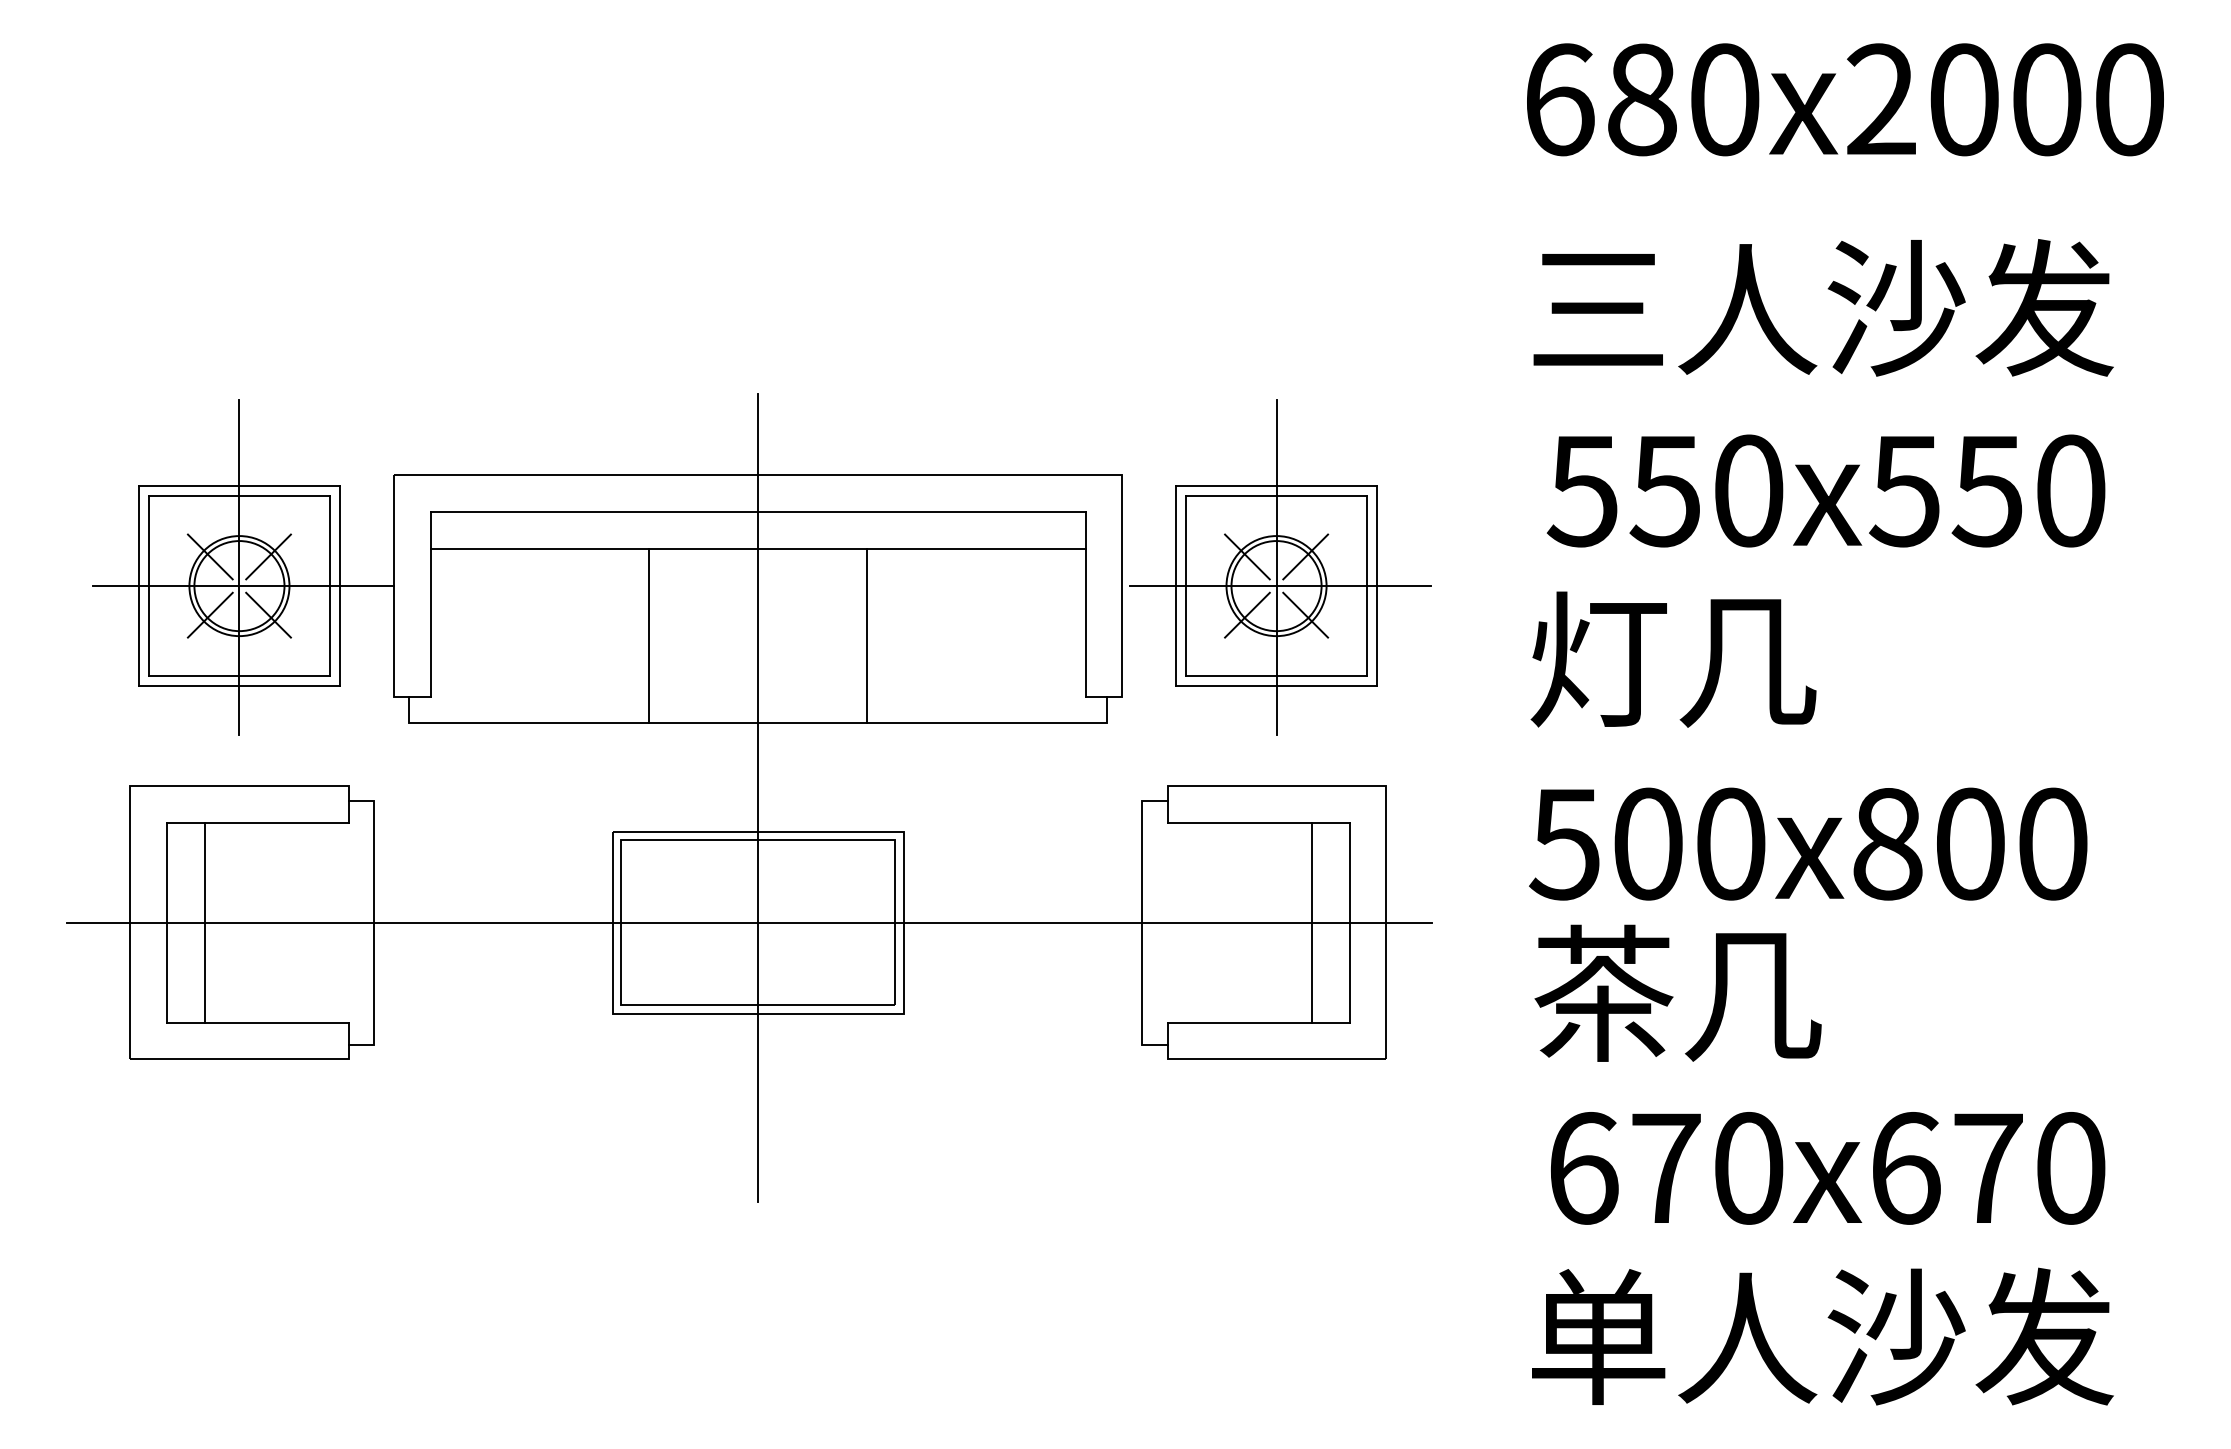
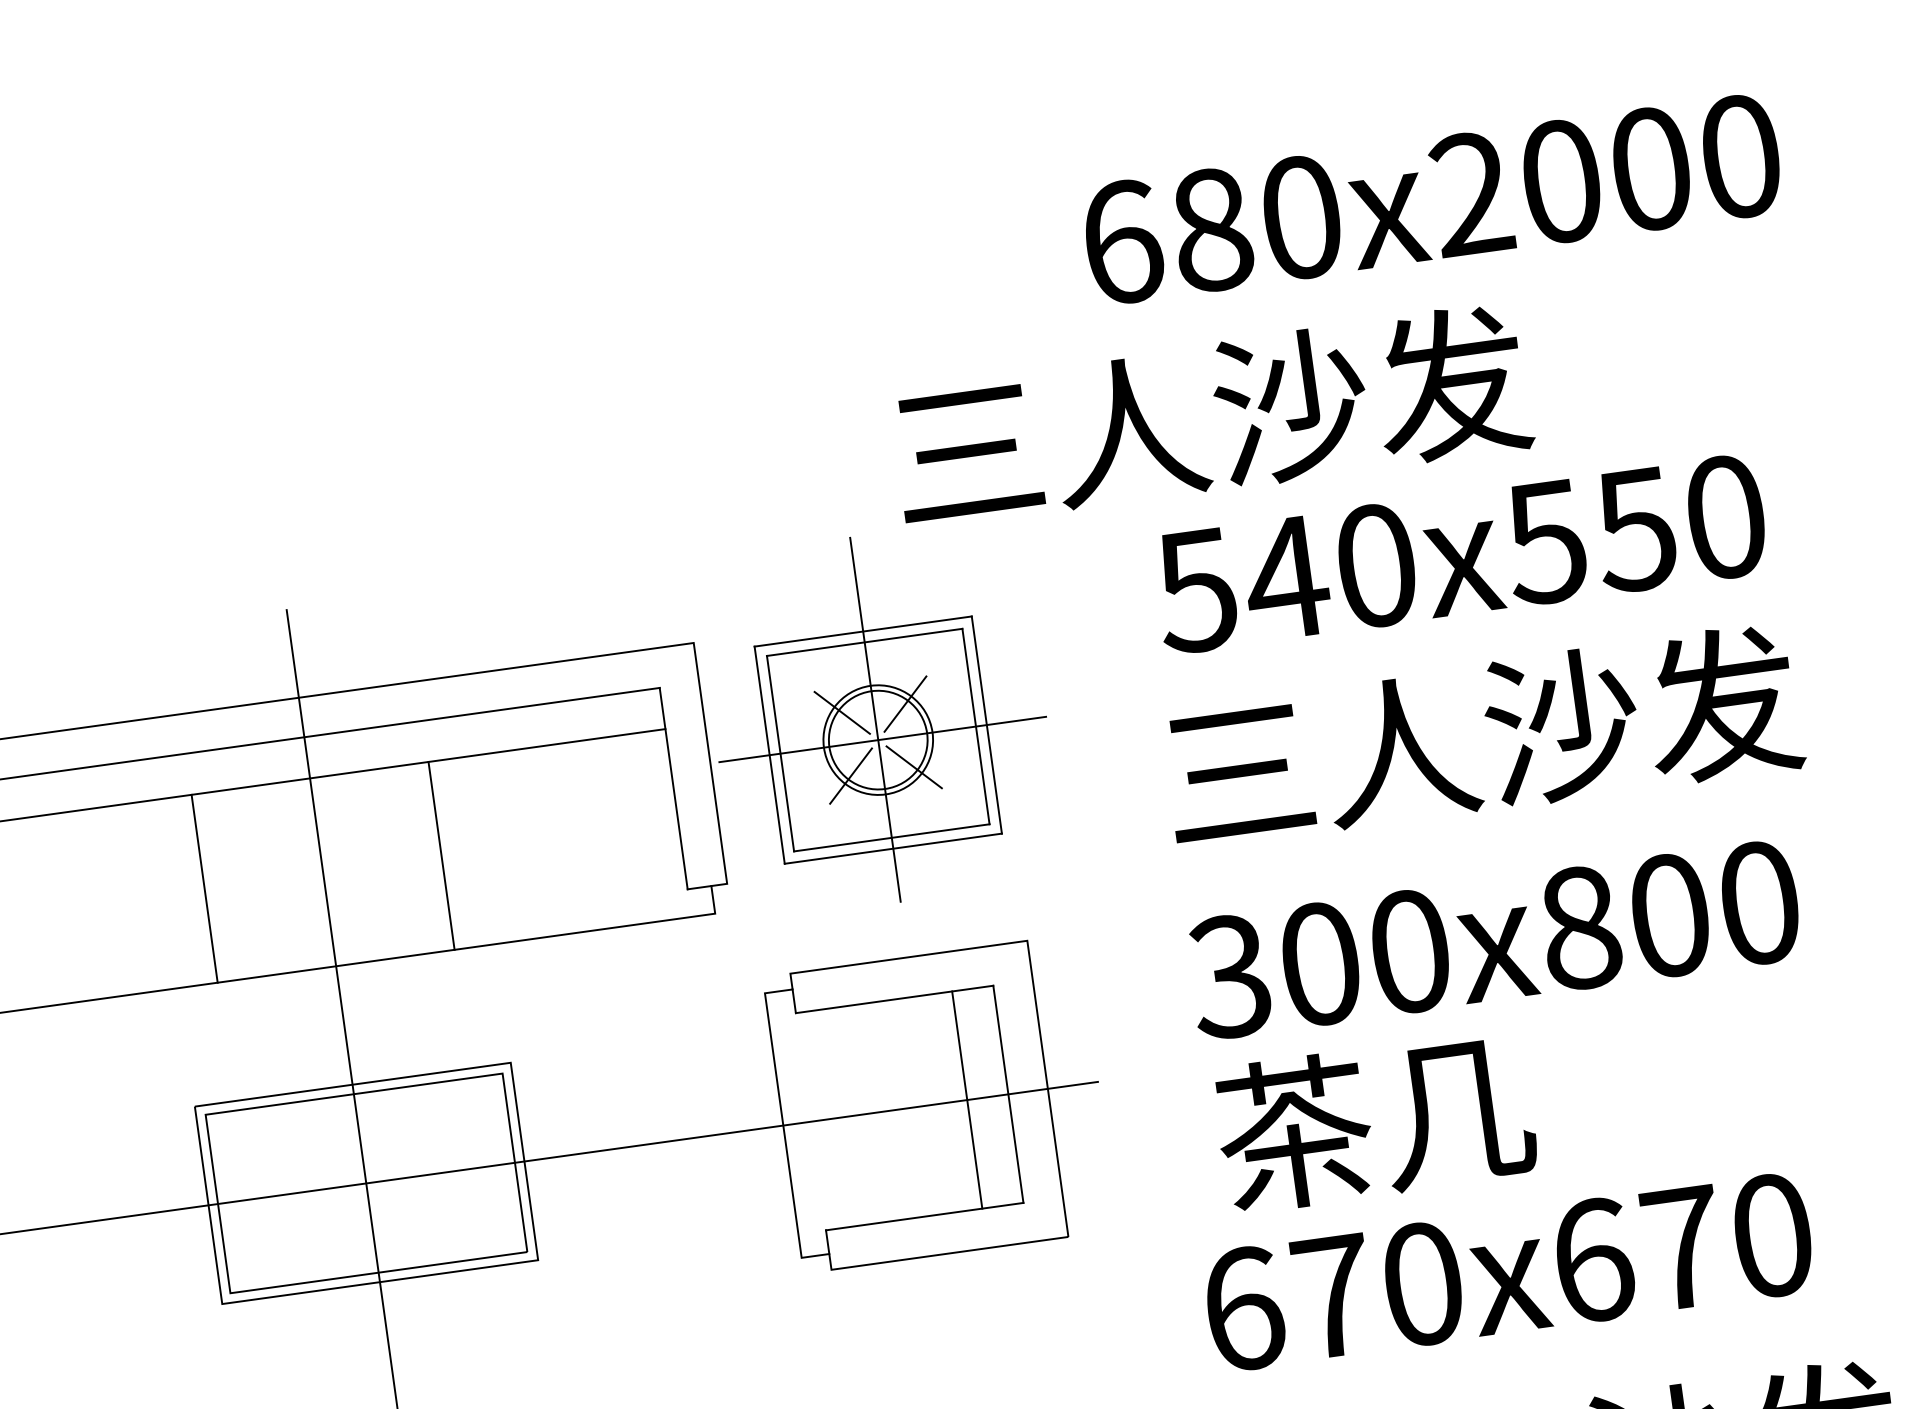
text: (1845, 99) -> (1432, 199), moved
text: (1823, 307) -> (1211, 416), moved
text: (1665, 491) -> (1286, 578), 550x550 -> 540x550
text: (1821, 659) -> (1480, 737), 灯几 -> 三人沙发
text: (1564, 843) -> (1229, 976), 500x800 -> 300x800
text: (1828, 1168) -> (1509, 1272), moved

